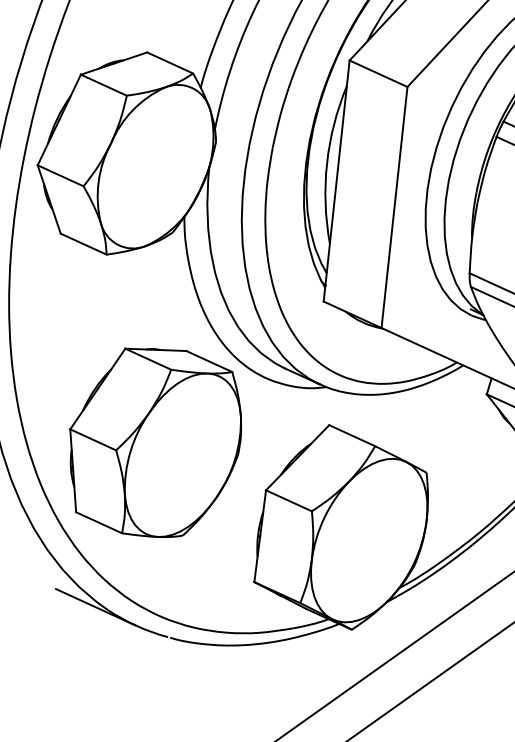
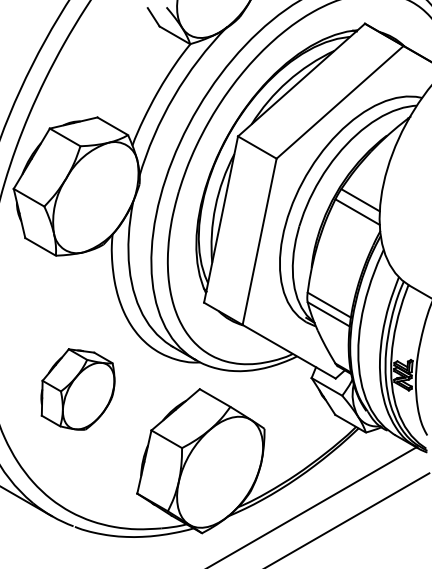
part: (155, 442) -> (77, 389), size x0.6

